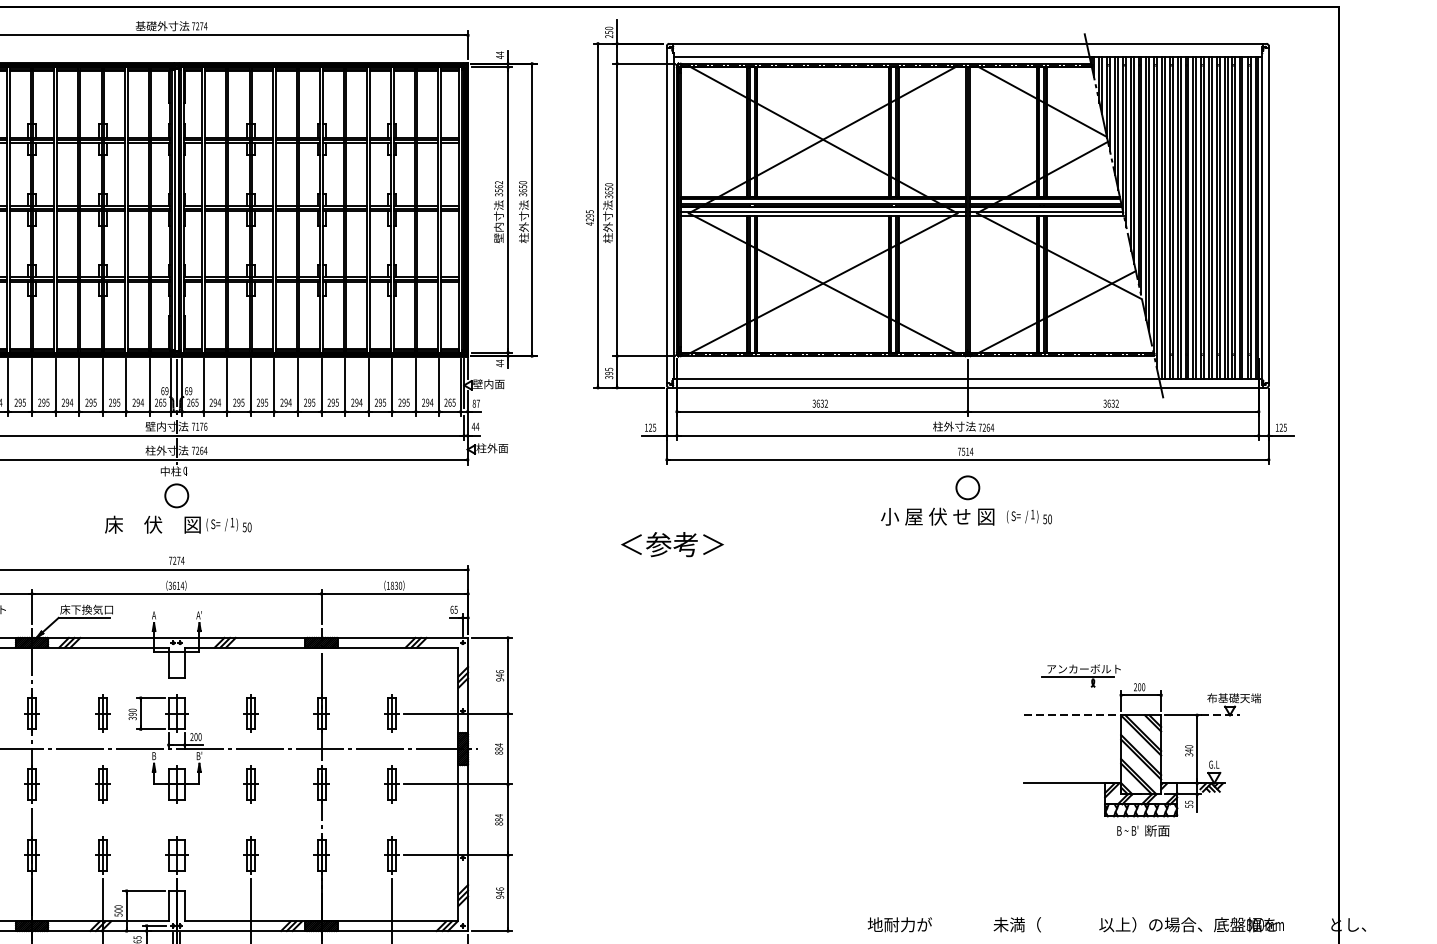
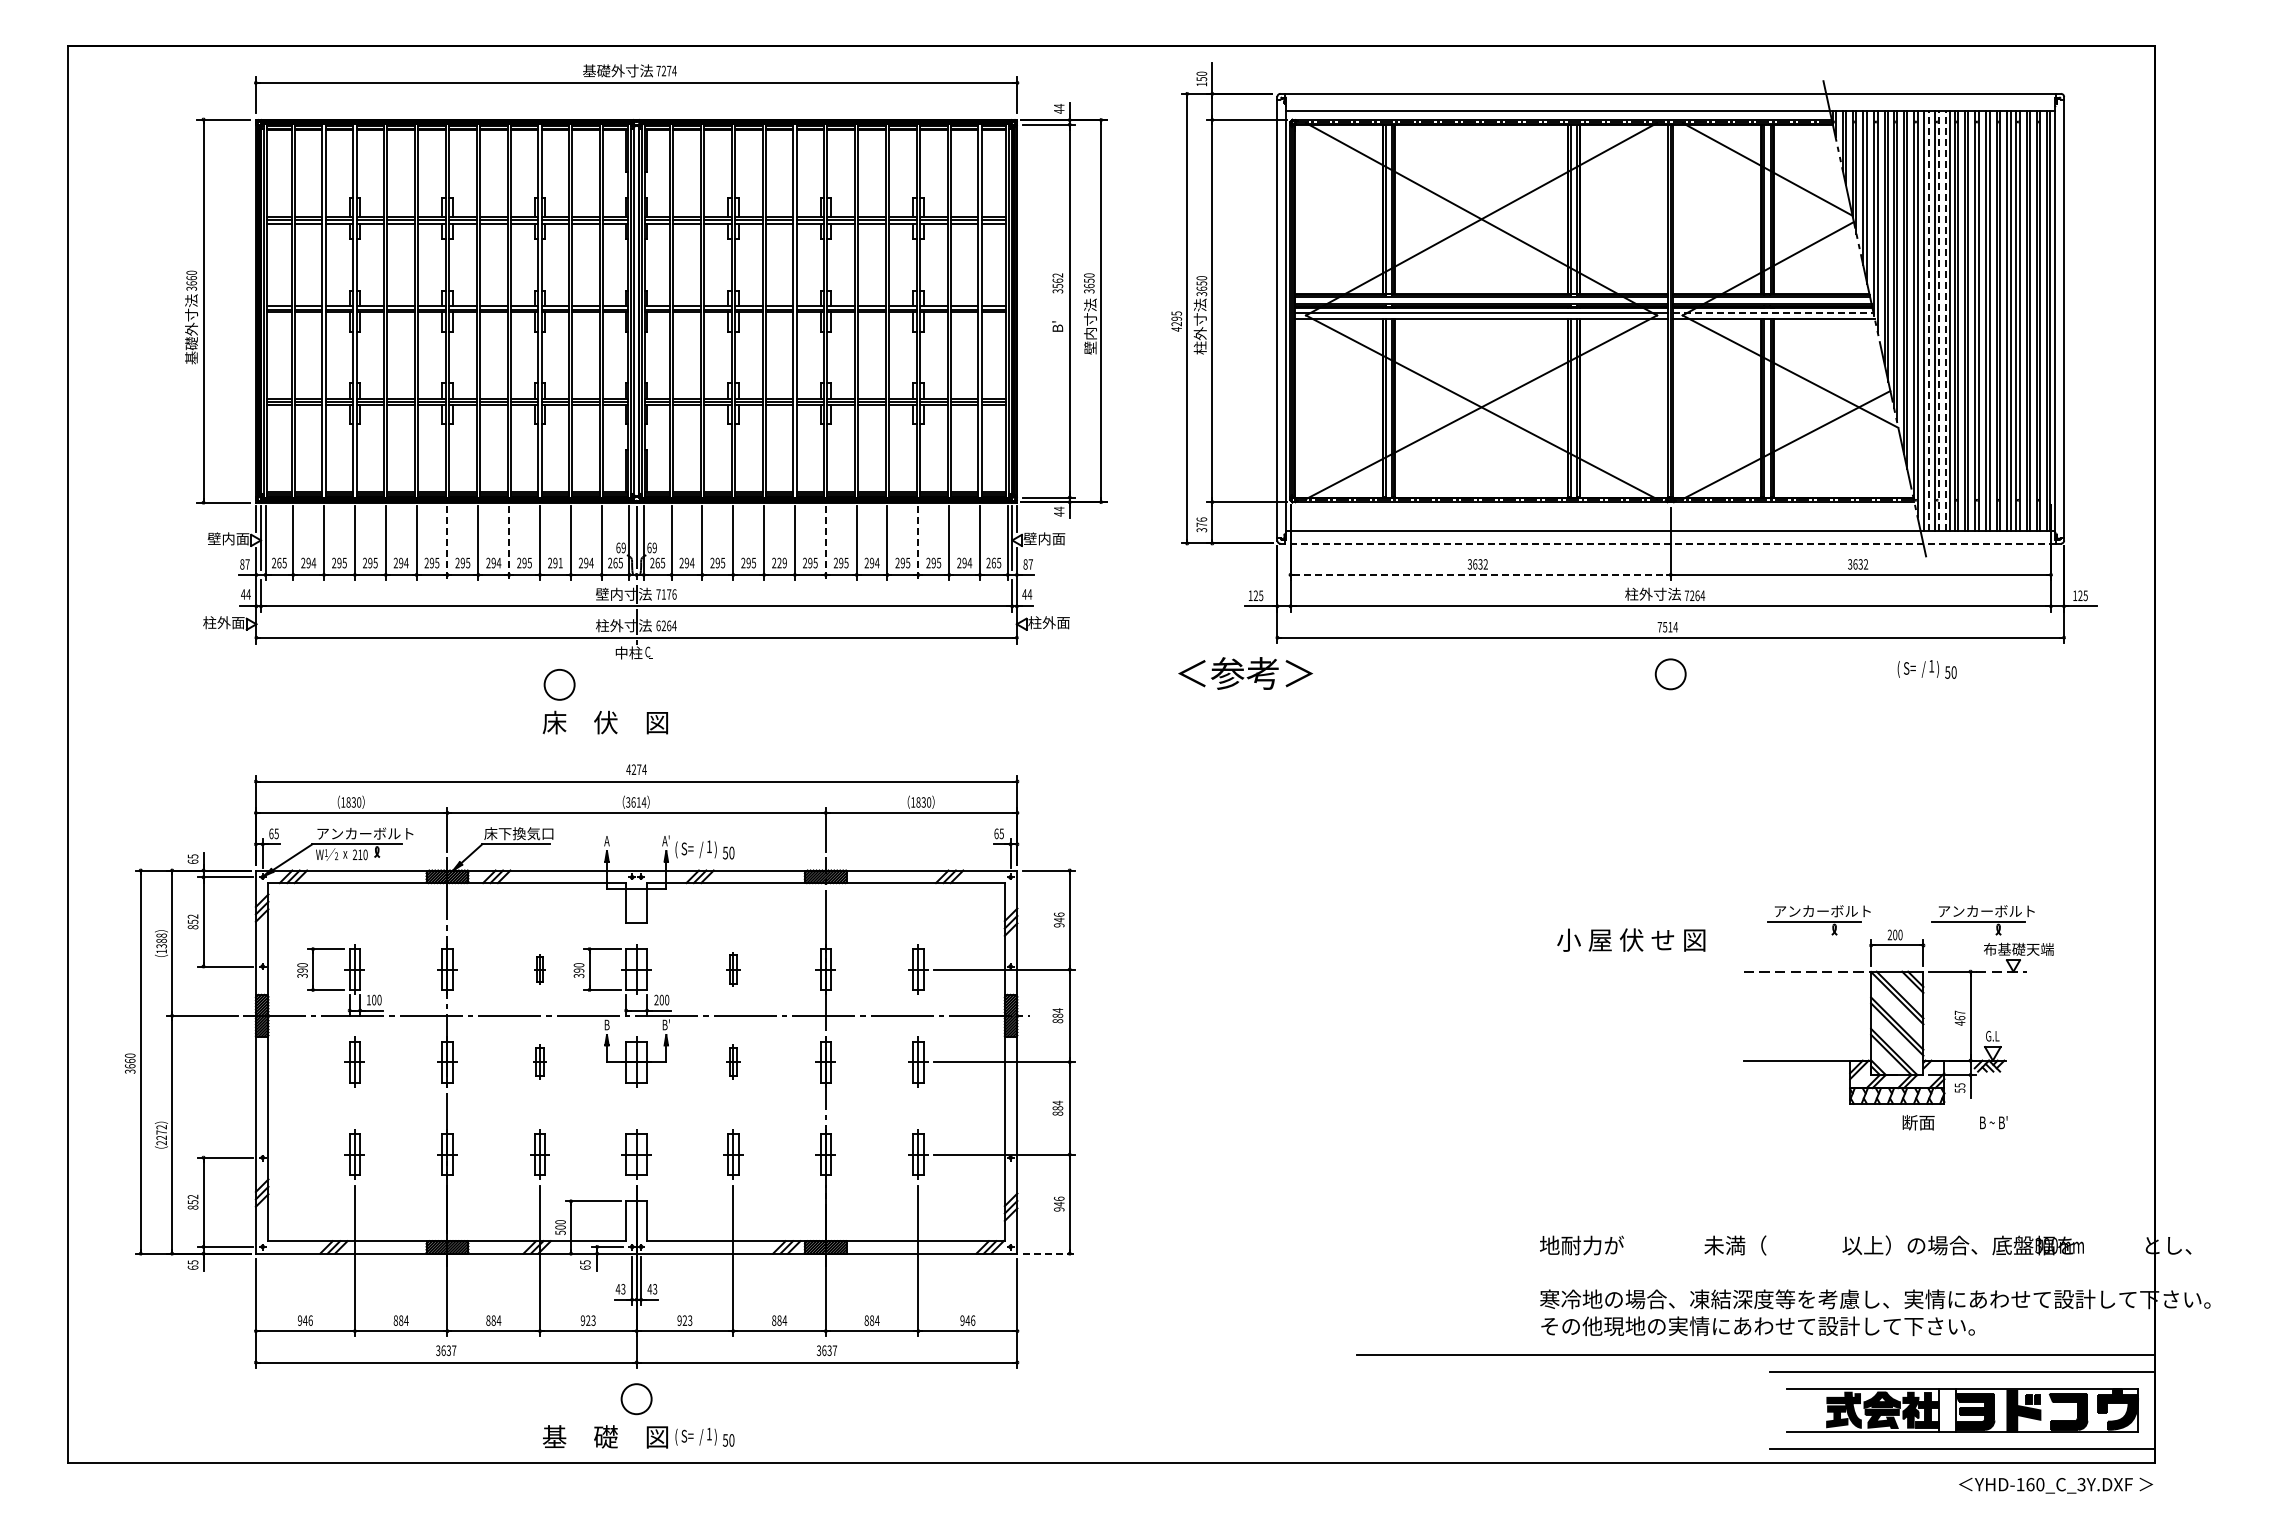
text: (608, 36) -> (1201, 84), 250 -> 150
line: (1046, 211) -> (1773, 313), solid -> dashed
line: (1165, 217) -> (1928, 320), solid -> dashed
line: (1173, 217) -> (1939, 320), solid -> dashed
line: (1178, 217) -> (1945, 320), solid -> dashed
text: (498, 221) -> (1057, 326), 壁内寸法 -> B'
text: (523, 232) -> (1090, 340), 柱外寸法 -> 壁内寸法
text: (608, 370) -> (1201, 521), 395 -> 376
line: (32, 387) -> (447, 543), solid -> dashed
line: (79, 387) -> (509, 543), solid -> dashed
line: (321, 387) -> (825, 543), solid -> dashed
line: (392, 387) -> (918, 543), solid -> dashed
line: (967, 387) -> (1670, 543), solid -> dashed
text: (118, 402) -> (560, 562), 295 -> 291
text: (288, 402) -> (782, 562), 294 -> 229
line: (823, 411) -> (1481, 574), solid -> dashed
text: (193, 450) -> (658, 625), 7264 -> 6264
circle: (176, 495) -> (559, 684), moved
text: (937, 516) -> (1631, 939), moved
text: (1028, 517) -> (1926, 669), moved
text: (228, 524) -> (704, 849), moved
text: (672, 544) -> (1245, 673), moved
text: (170, 560) -> (628, 769), 7274 -> 4274
part: (1206, 676) -> (1982, 920), added
part: (102, 713) -> (539, 969), size x0.6
part: (250, 713) -> (733, 969), size x0.7
text: (1188, 750) -> (1959, 1017), 340 -> 467
part: (102, 784) -> (539, 1061), size x0.7
part: (250, 784) -> (733, 1061), size x0.7
text: (1127, 830) -> (1993, 1122), moved
line: (492, 930) -> (1049, 1253), solid -> dashed

